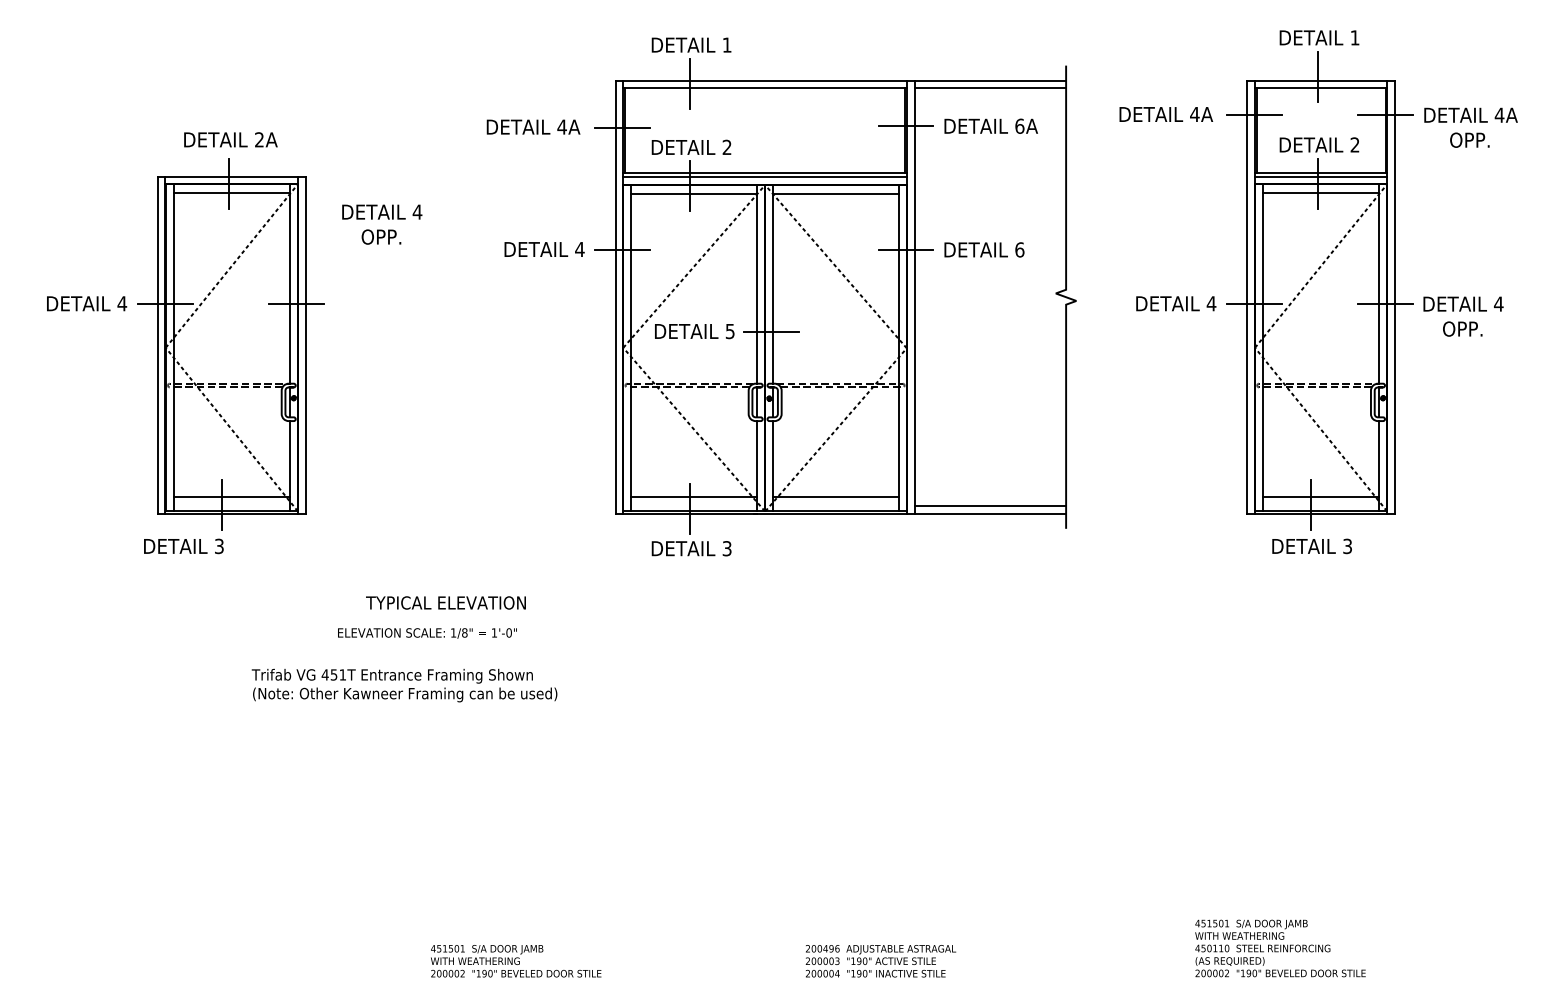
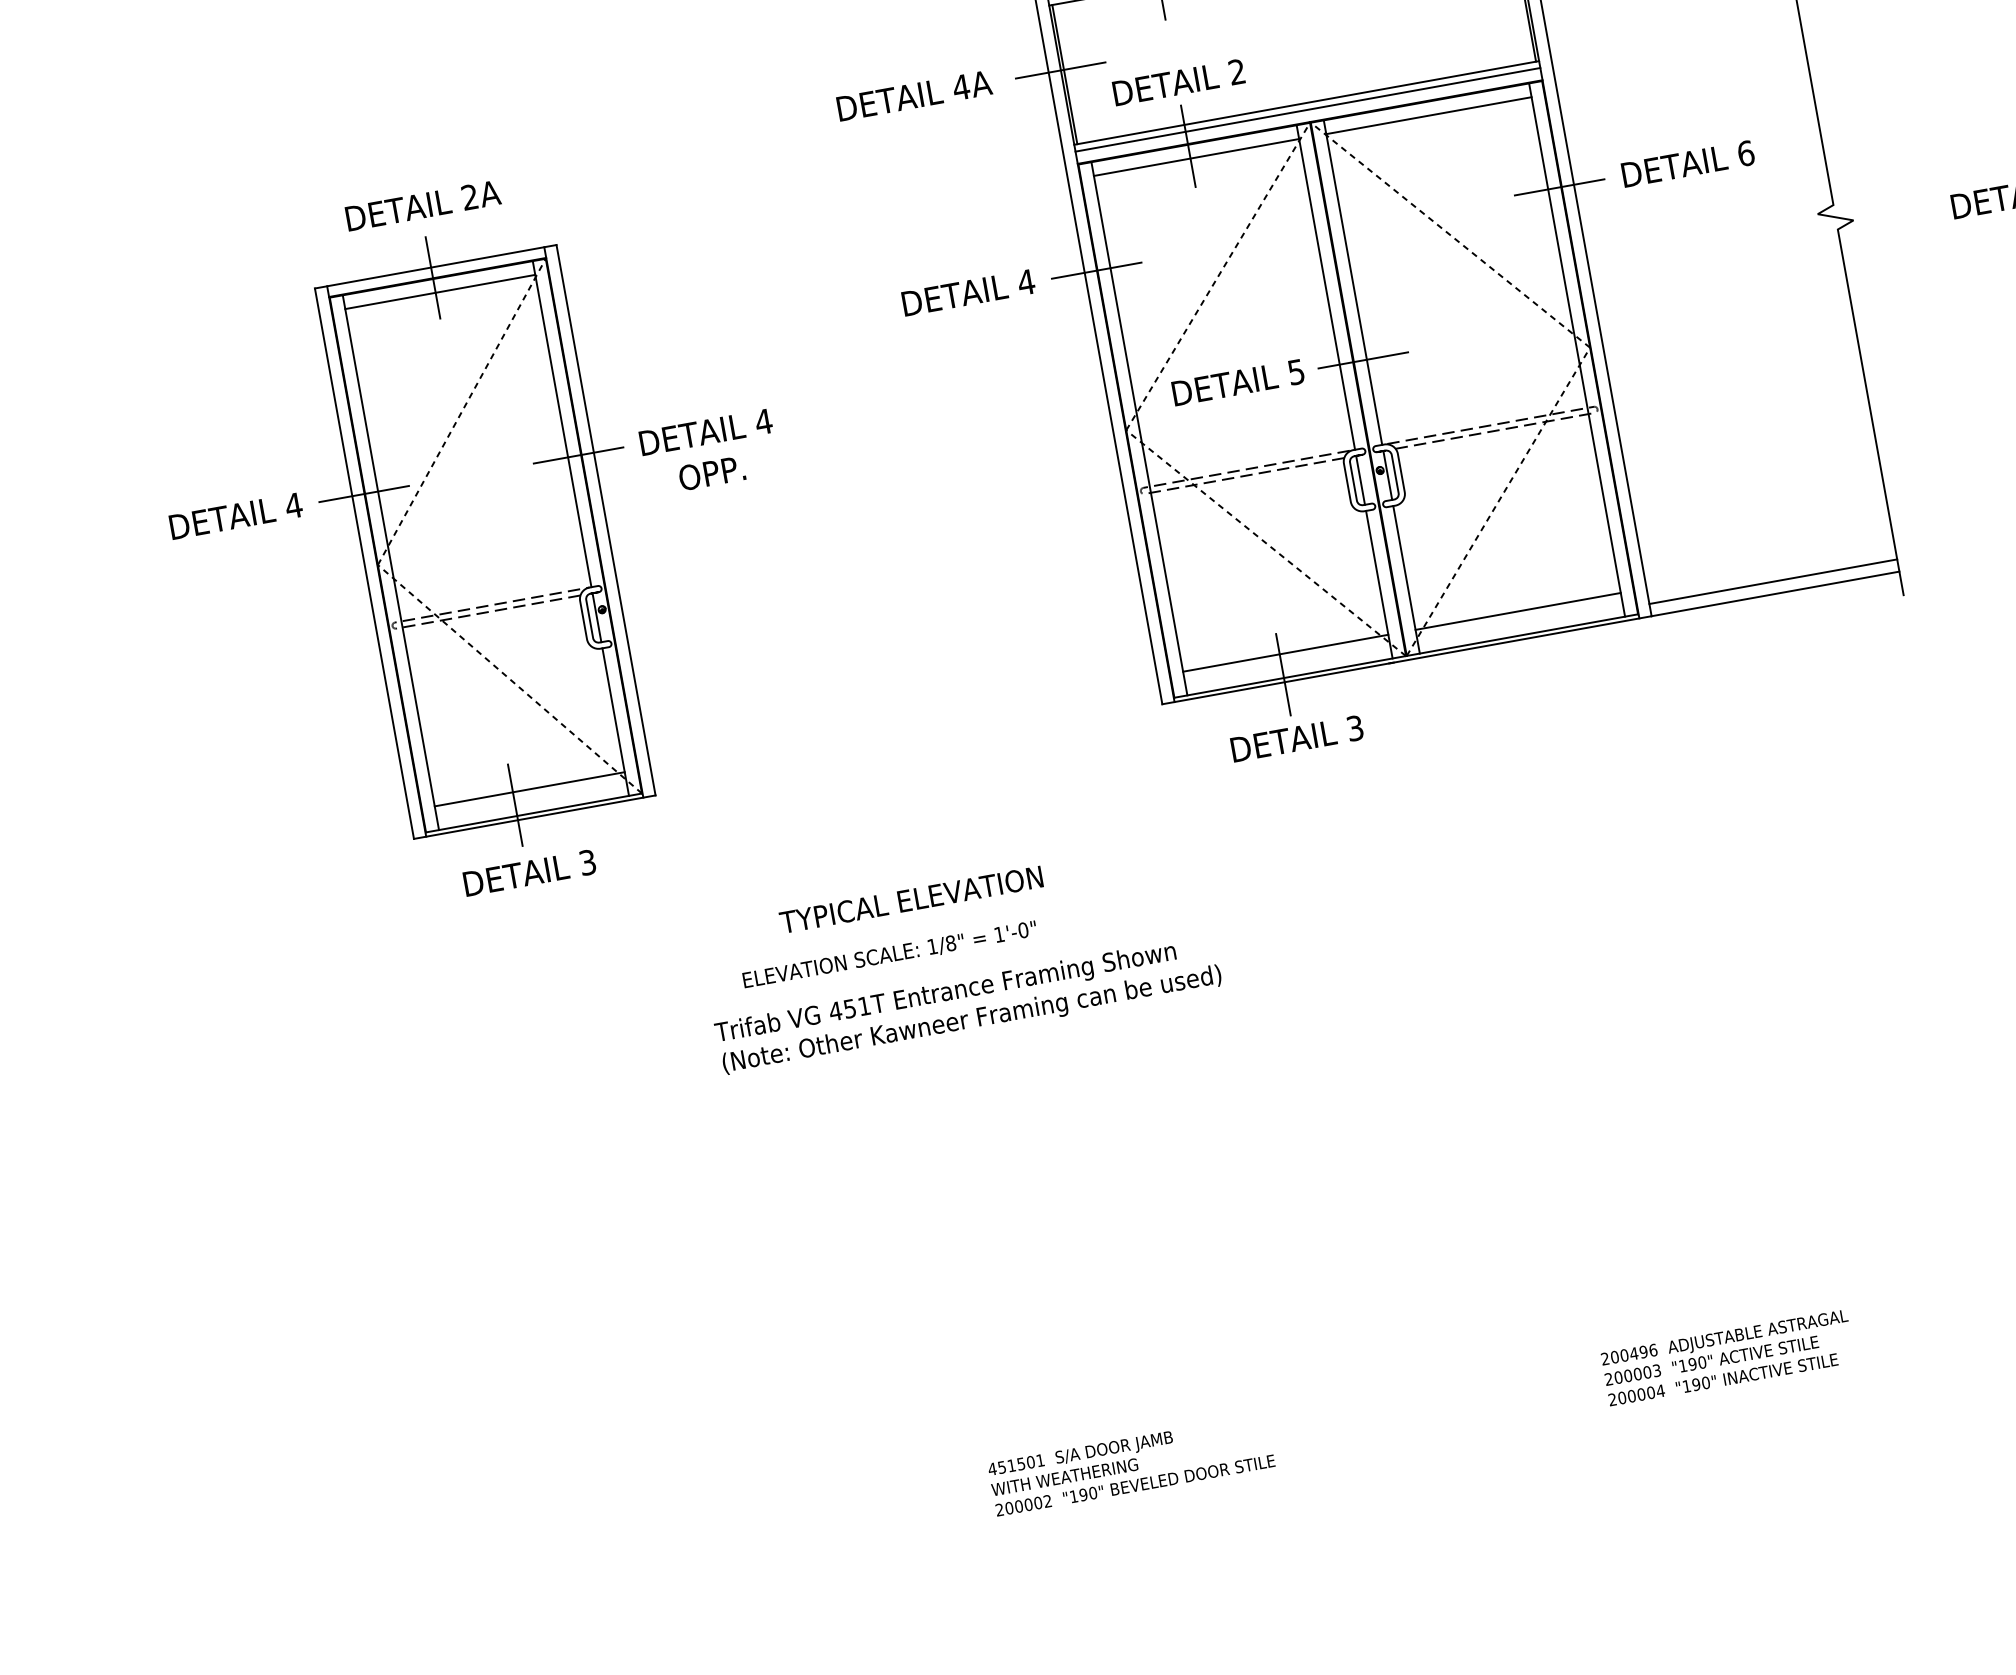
text: (382, 224) -> (710, 452), moved
text: (183, 546) -> (529, 873), moved
text: (404, 685) -> (968, 1005), moved

